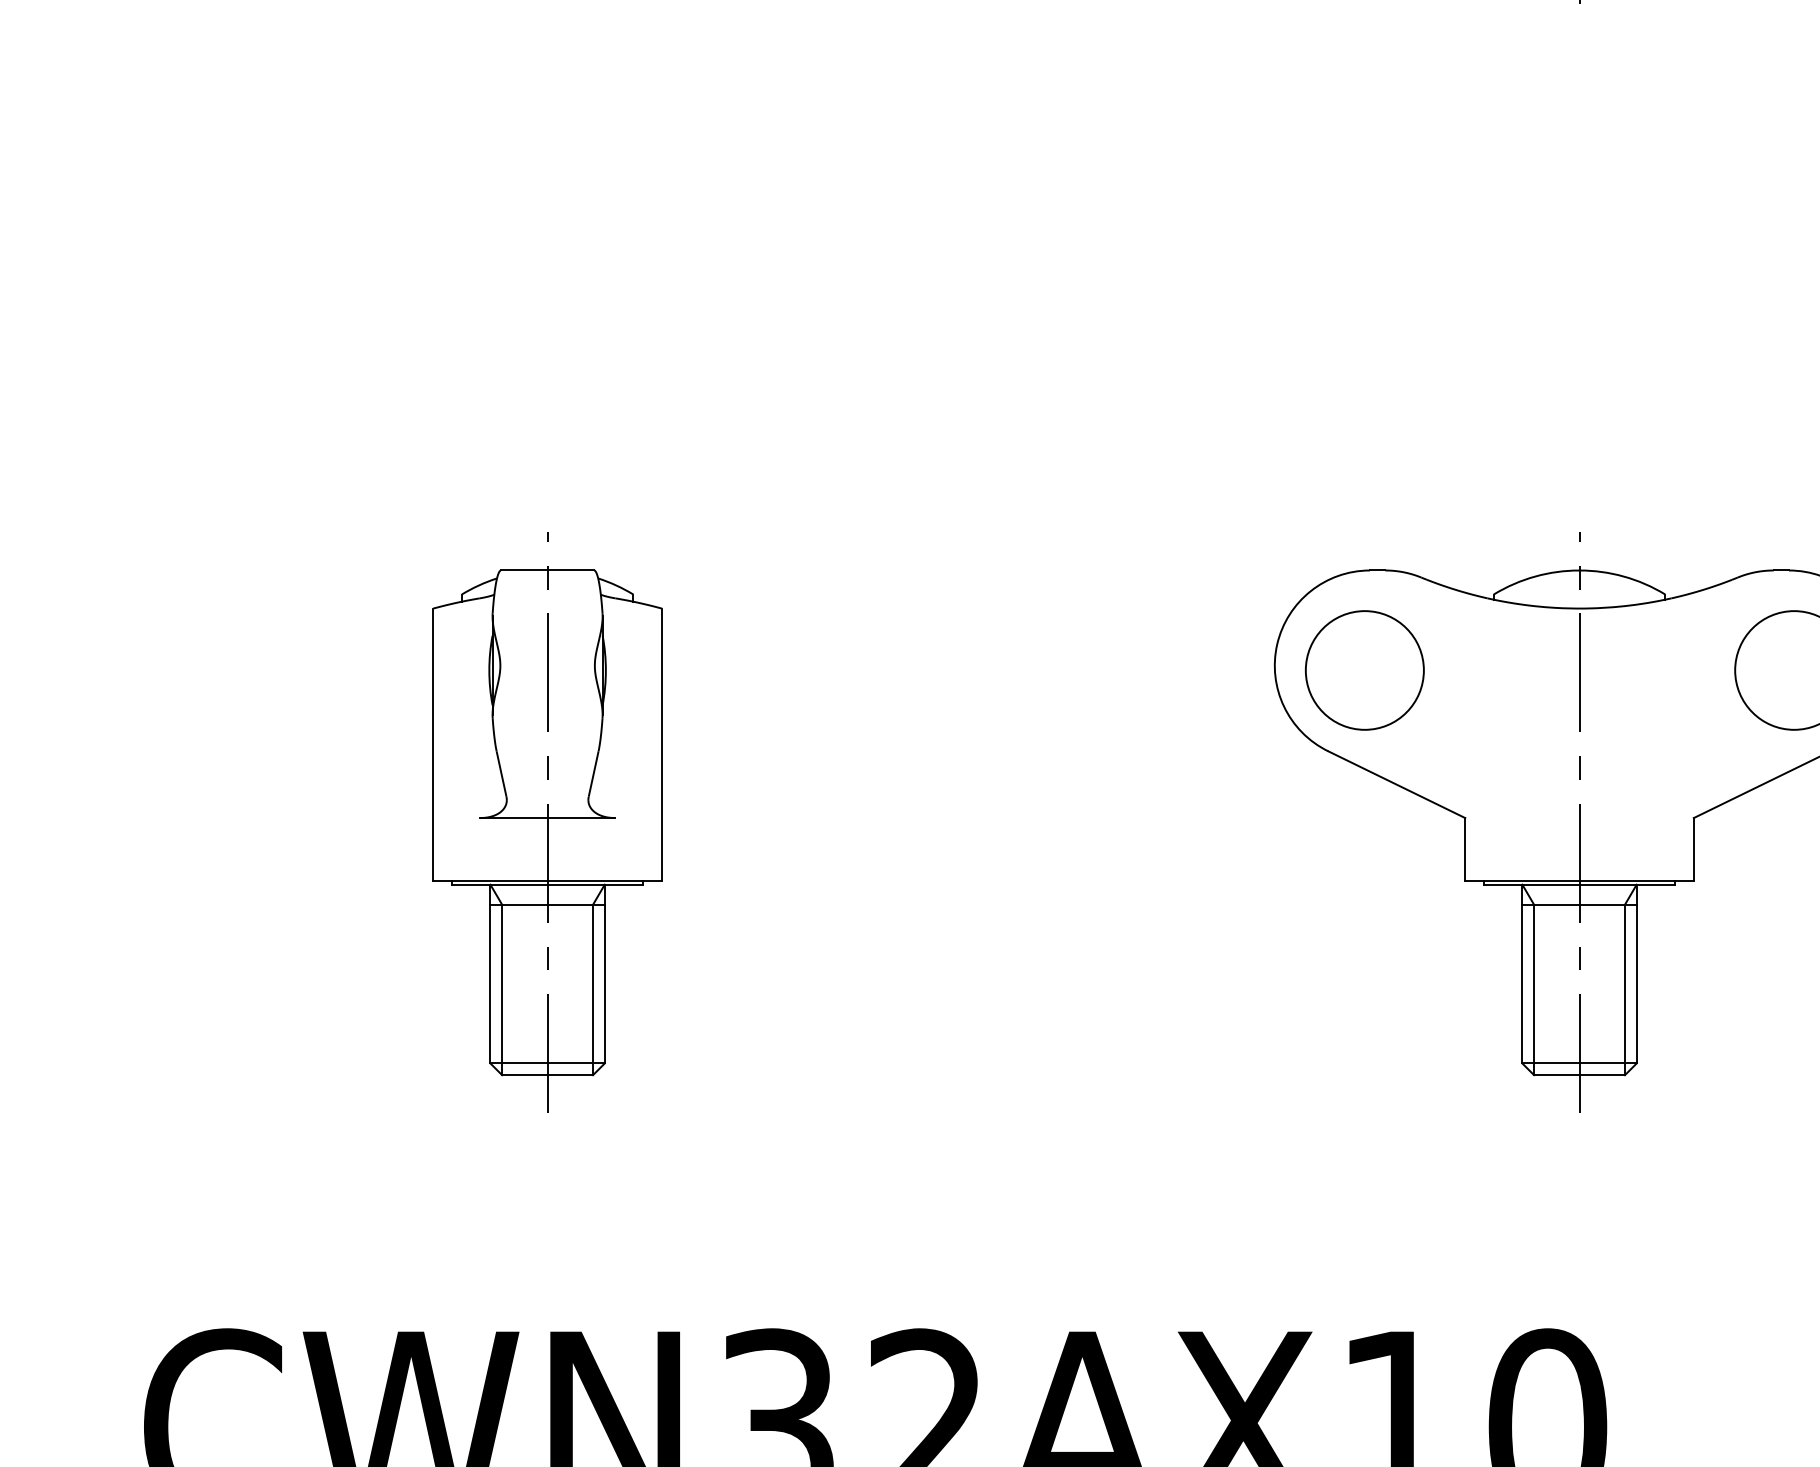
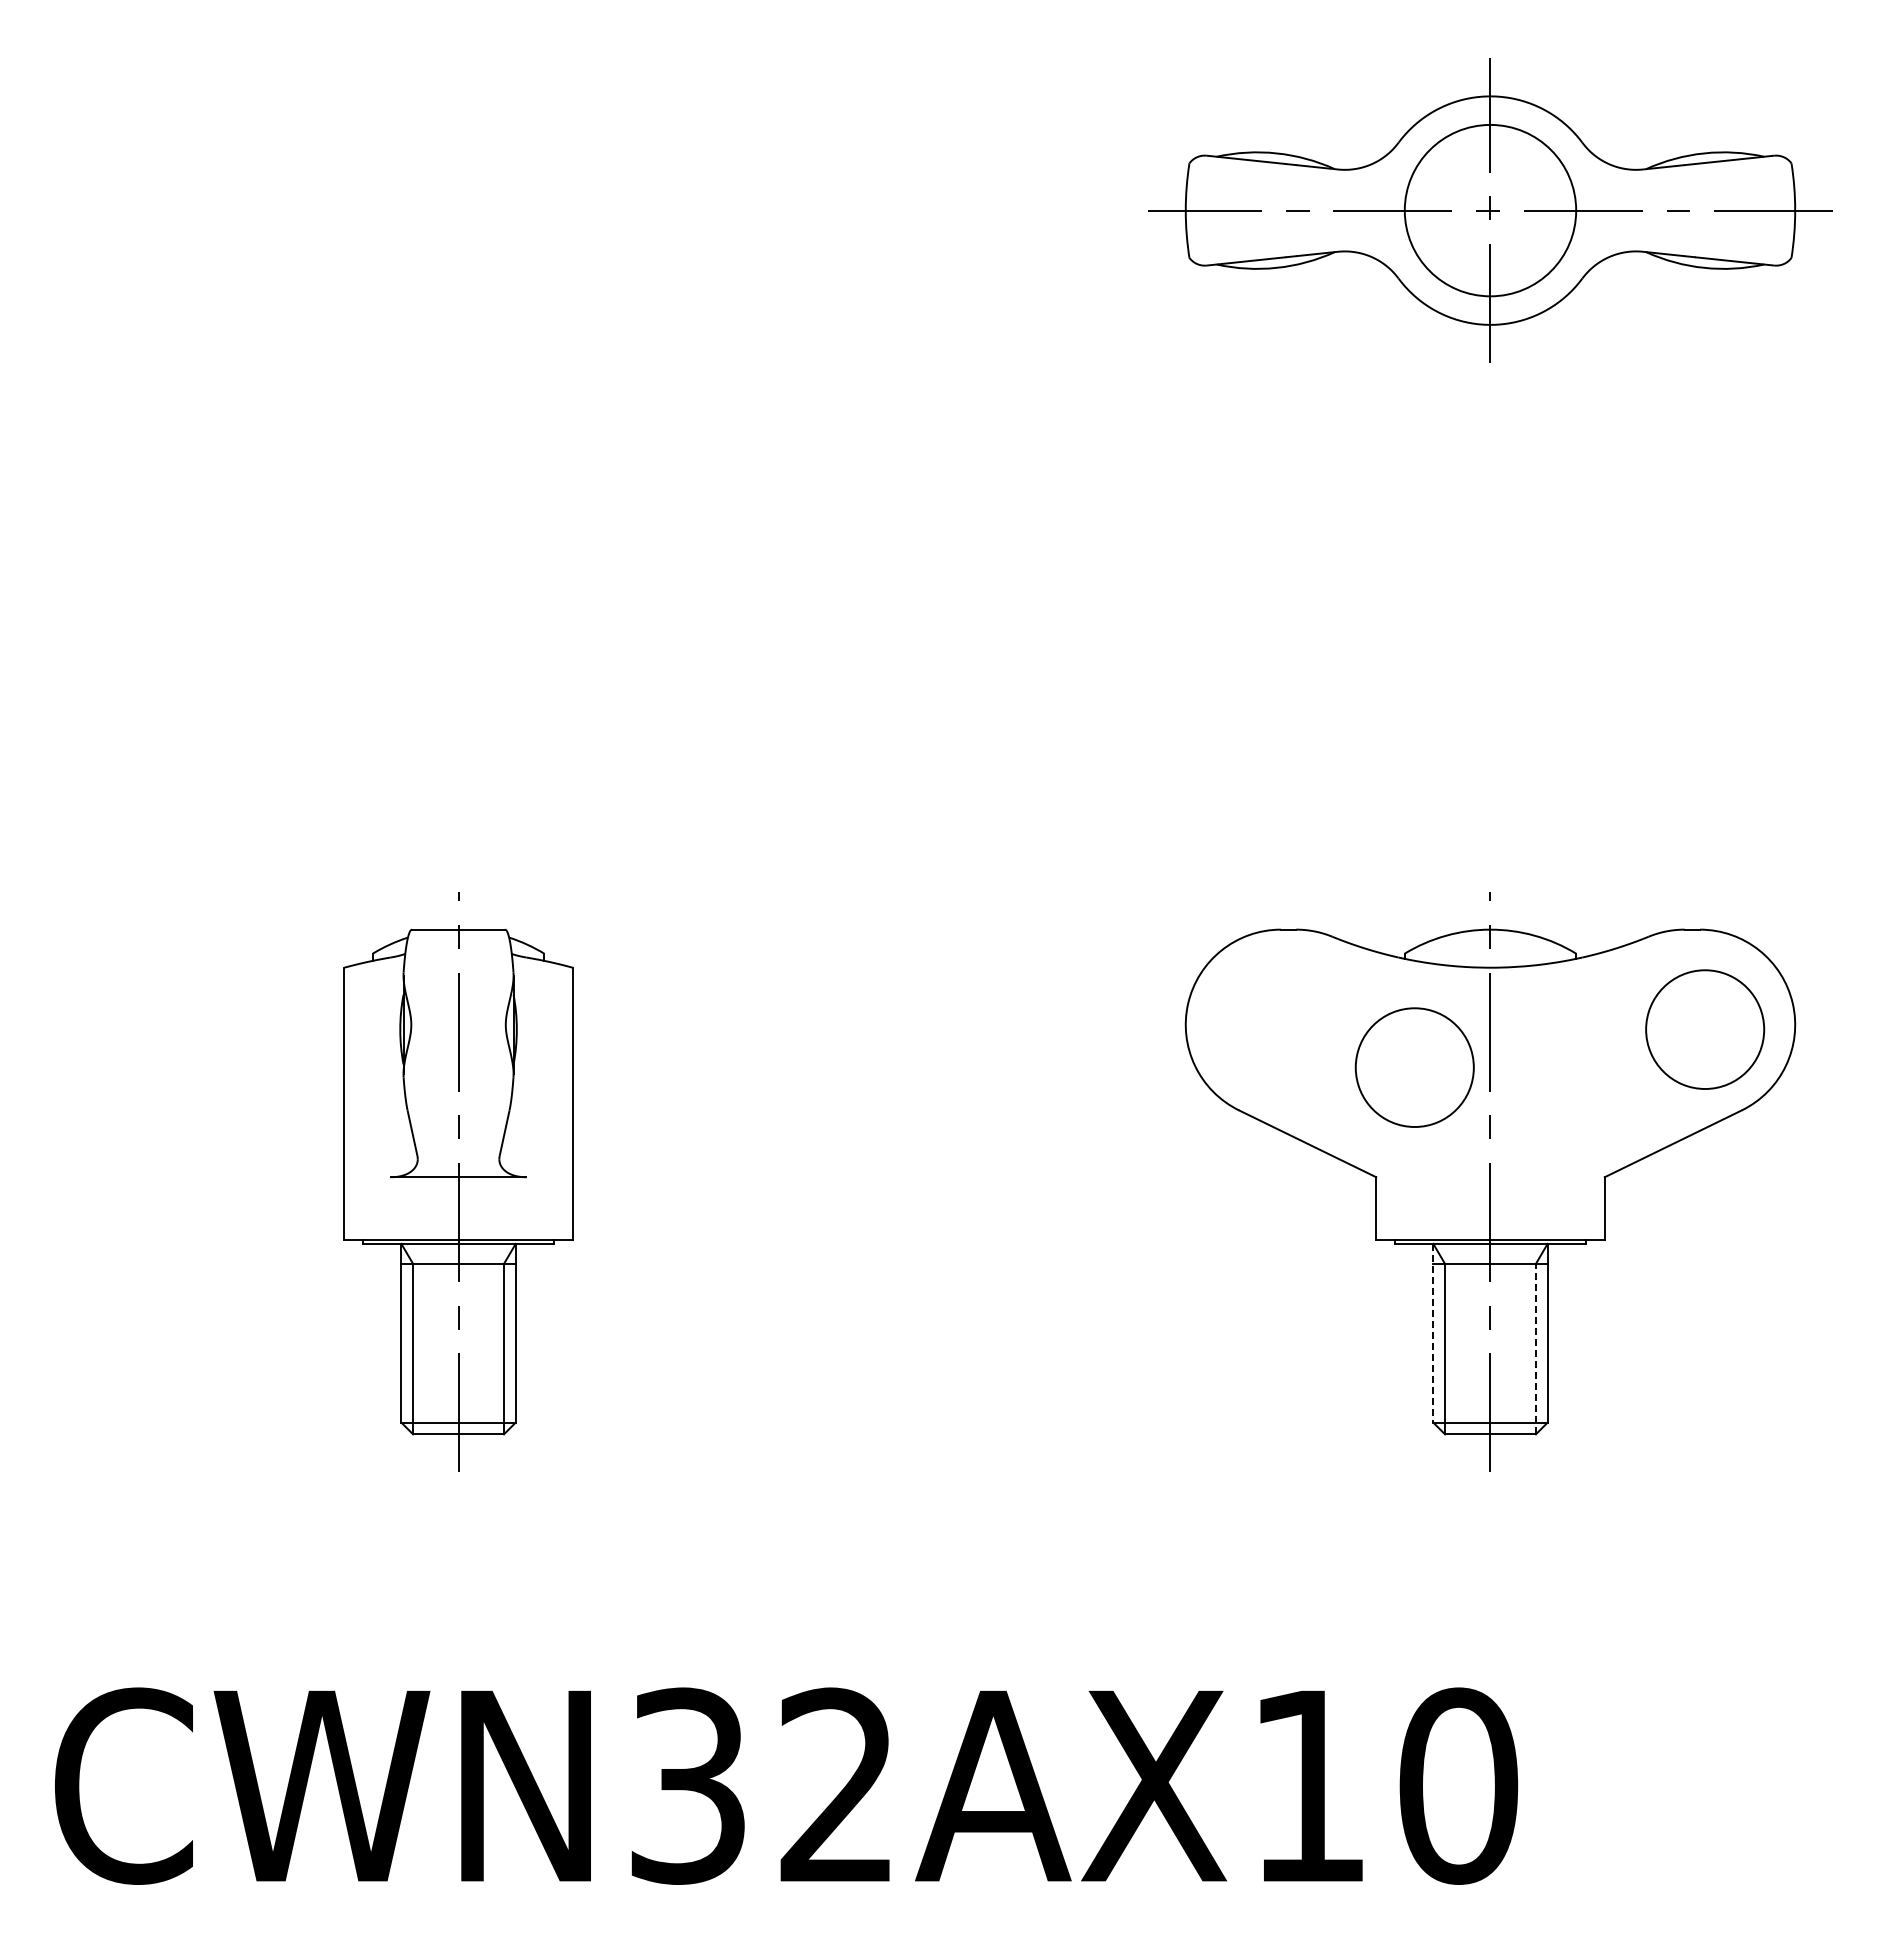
part: (1364, 670) -> (1414, 1067), moved
line: (1522, 974) -> (1433, 1333), solid -> dashed
line: (1624, 989) -> (1535, 1348), solid -> dashed

